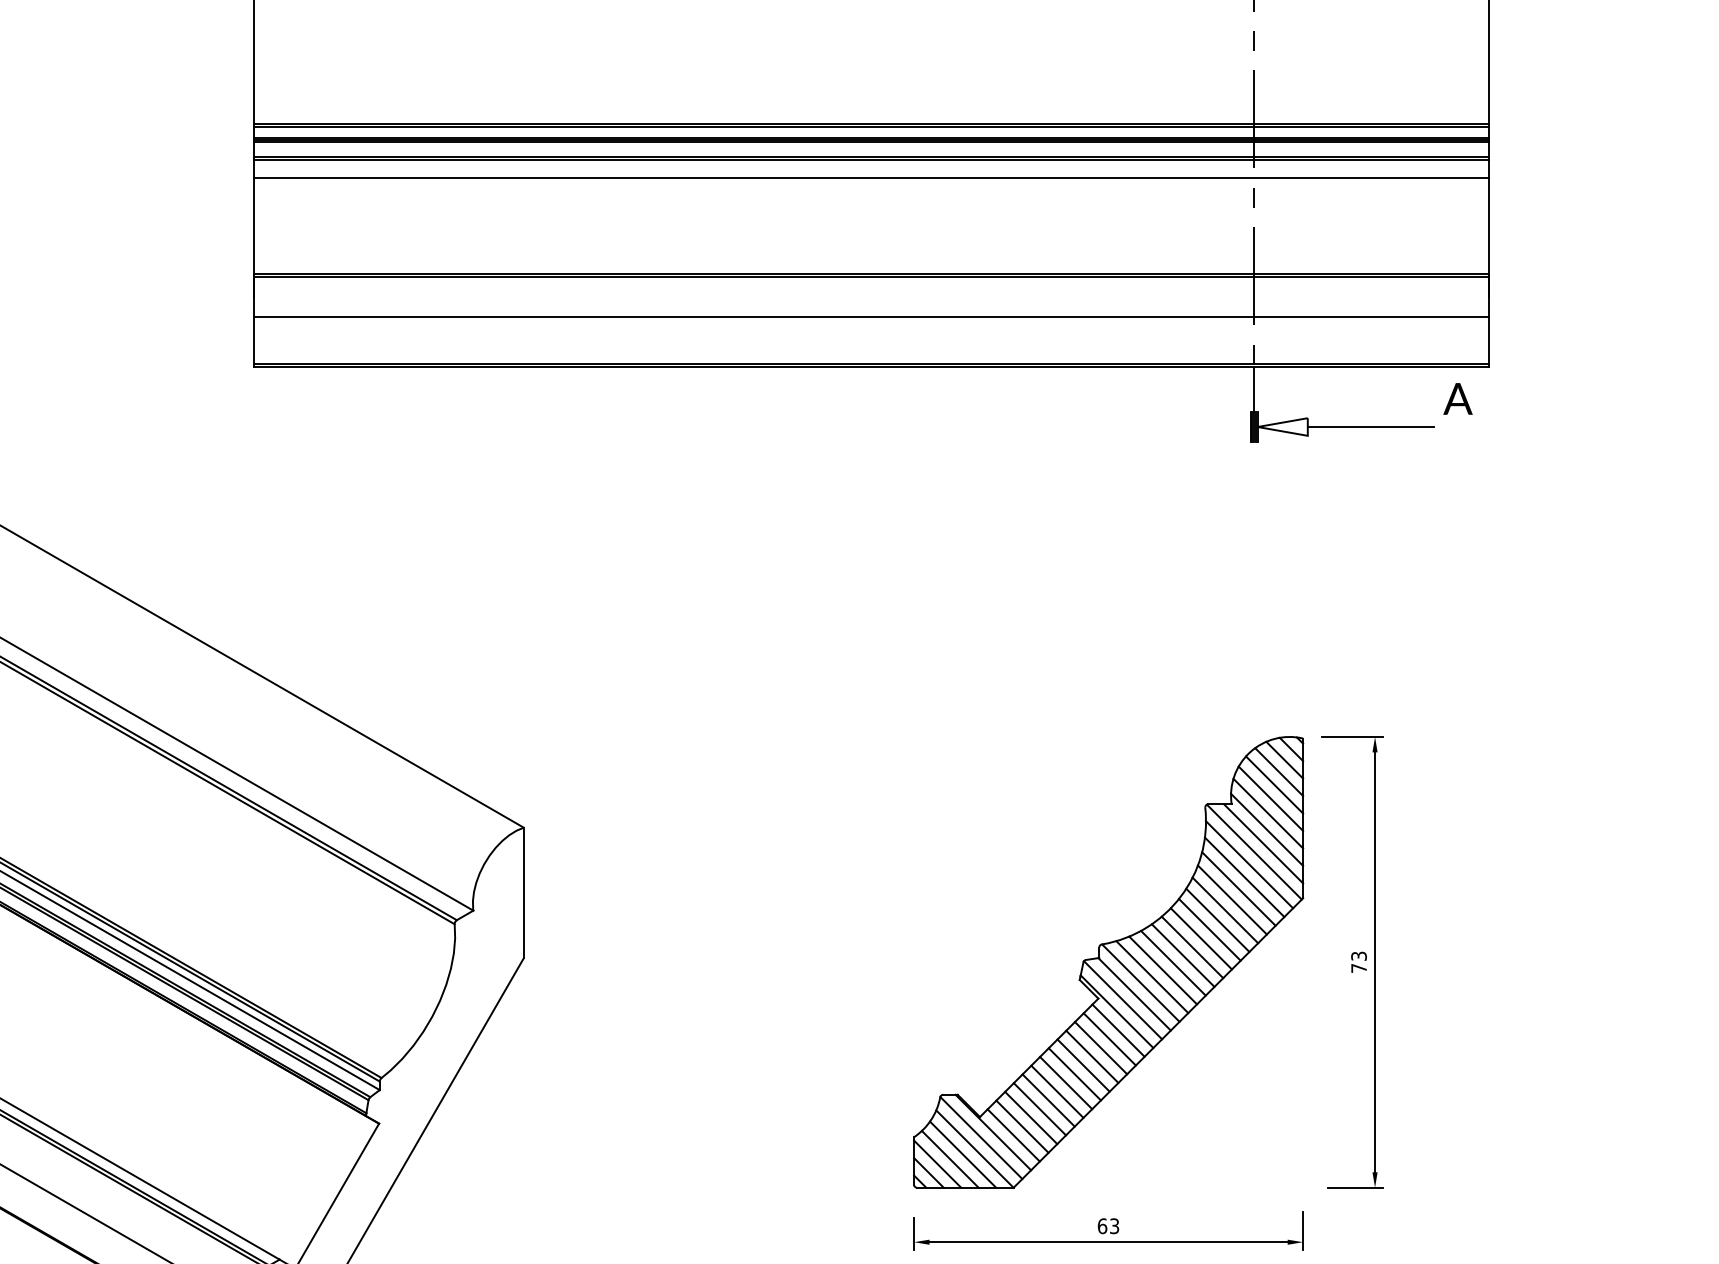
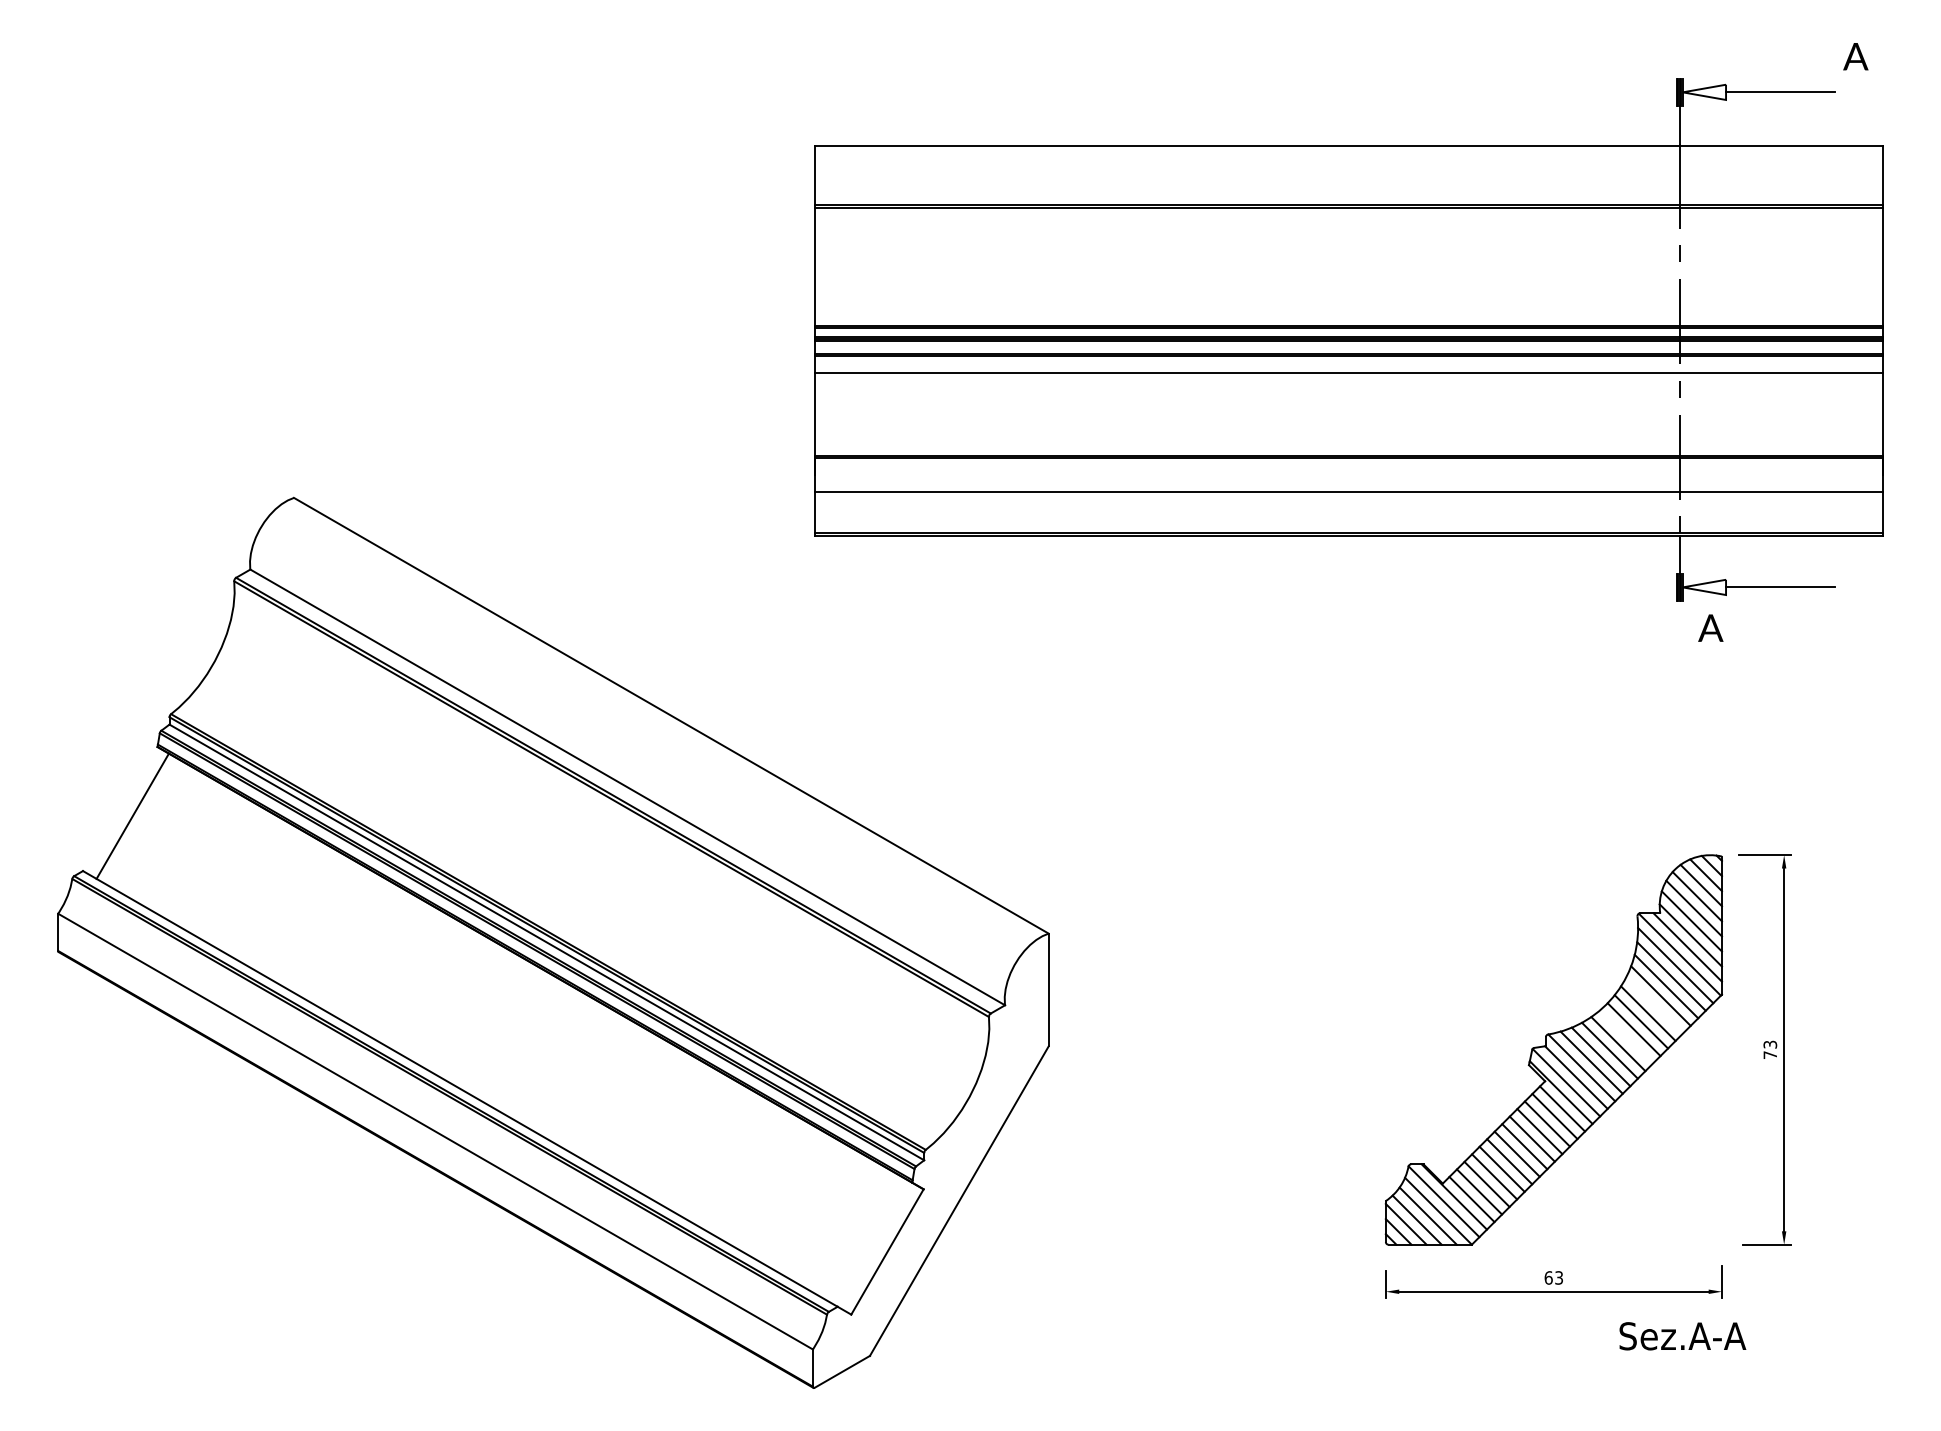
text: (1457, 398) -> (1710, 627), moved
line: (1224, 909) -> (1654, 1004), removed
line: (1191, 946) -> (1625, 1036), removed

